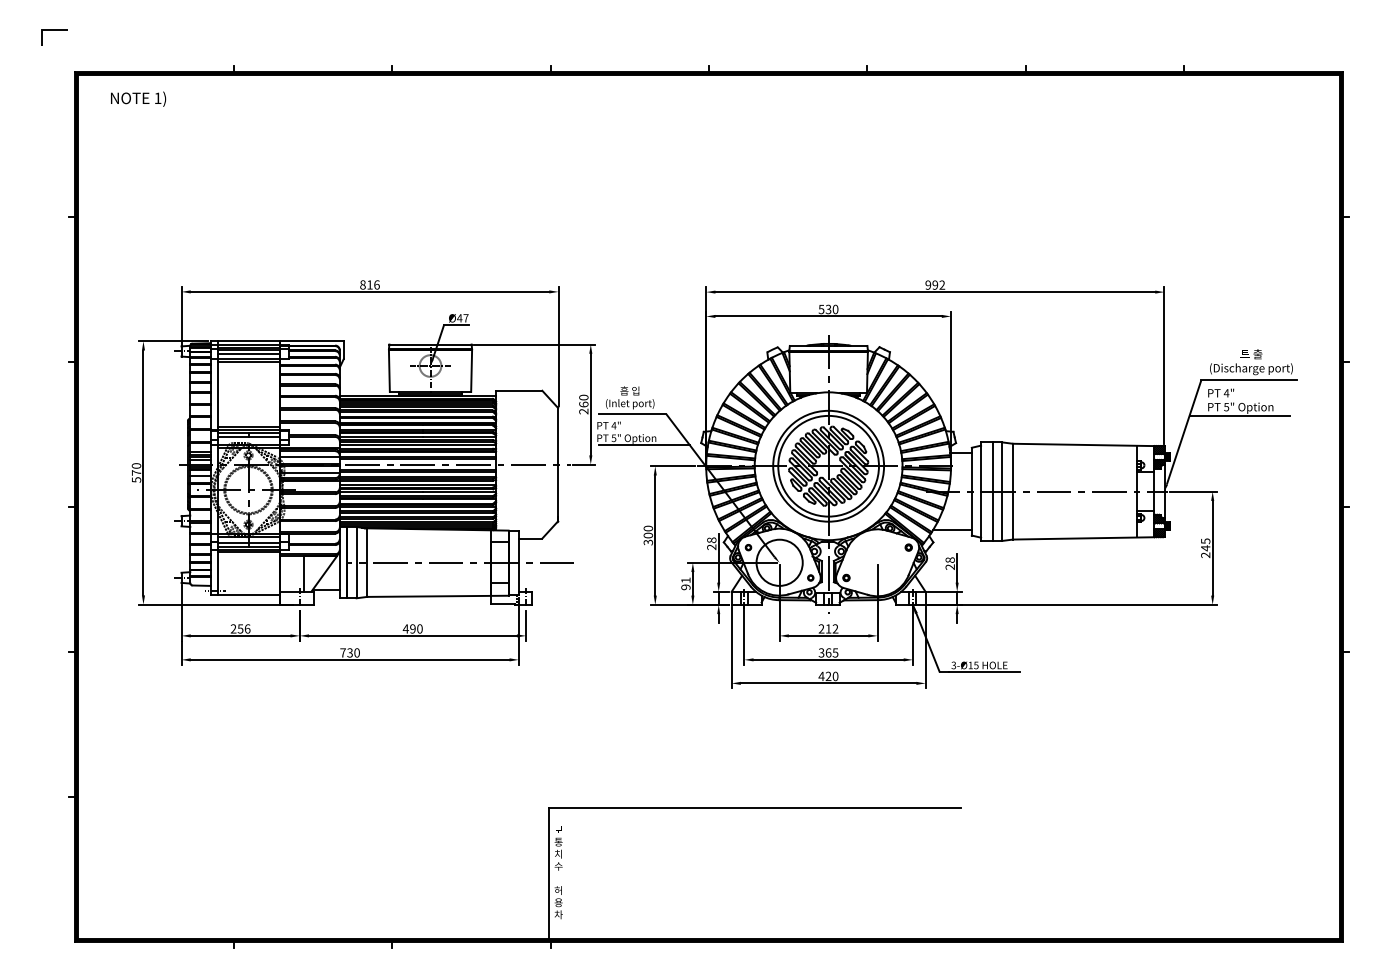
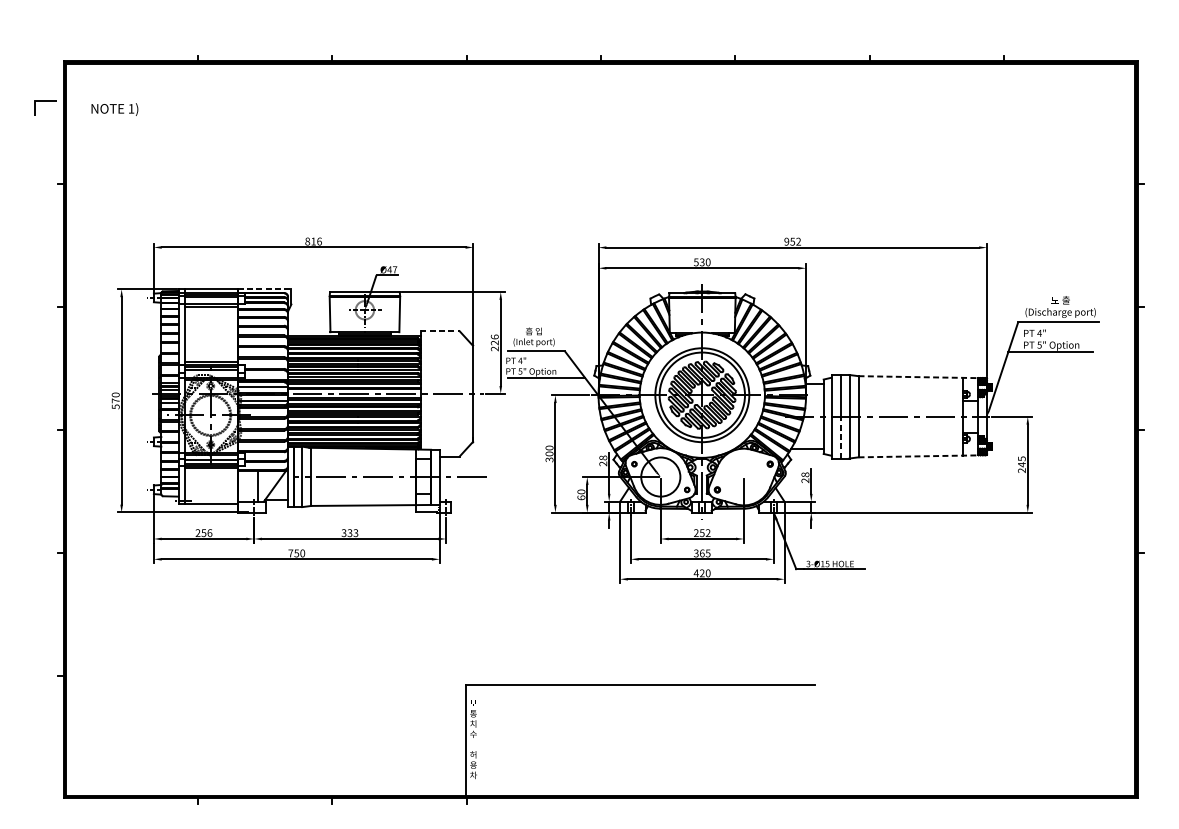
line: (54, 30) -> (46, 102), moved
text: (138, 98) -> (114, 108), moved
text: (935, 284) -> (792, 241), 992 -> 952
line: (312, 340) -> (264, 288), solid -> dashed
line: (249, 353) -> (211, 299), removed
line: (519, 390) -> (440, 331), solid -> dashed
text: (583, 400) -> (494, 339), 260 -> 226
line: (1083, 444) -> (918, 376), solid -> dashed
line: (992, 516) -> (841, 437), solid -> dashed
line: (1083, 538) -> (918, 456), solid -> dashed
text: (685, 583) -> (581, 494), 91 -> 60
text: (412, 628) -> (349, 532), 490 -> 333
text: (828, 628) -> (702, 532), 212 -> 252
text: (349, 652) -> (296, 553), 730 -> 750

